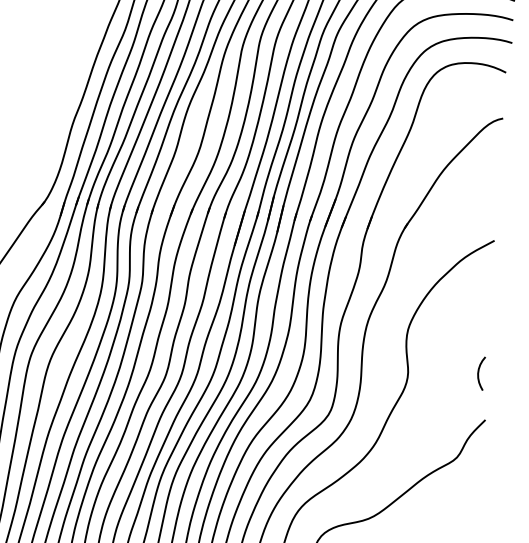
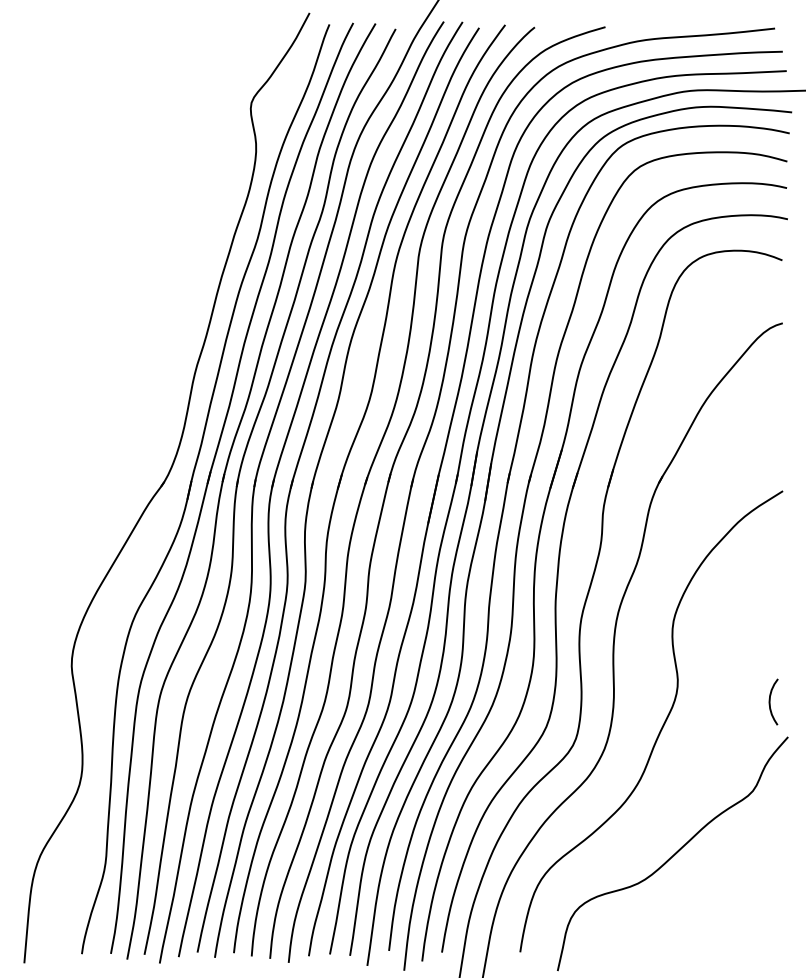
curve: (478, 373) -> (770, 701), moved

